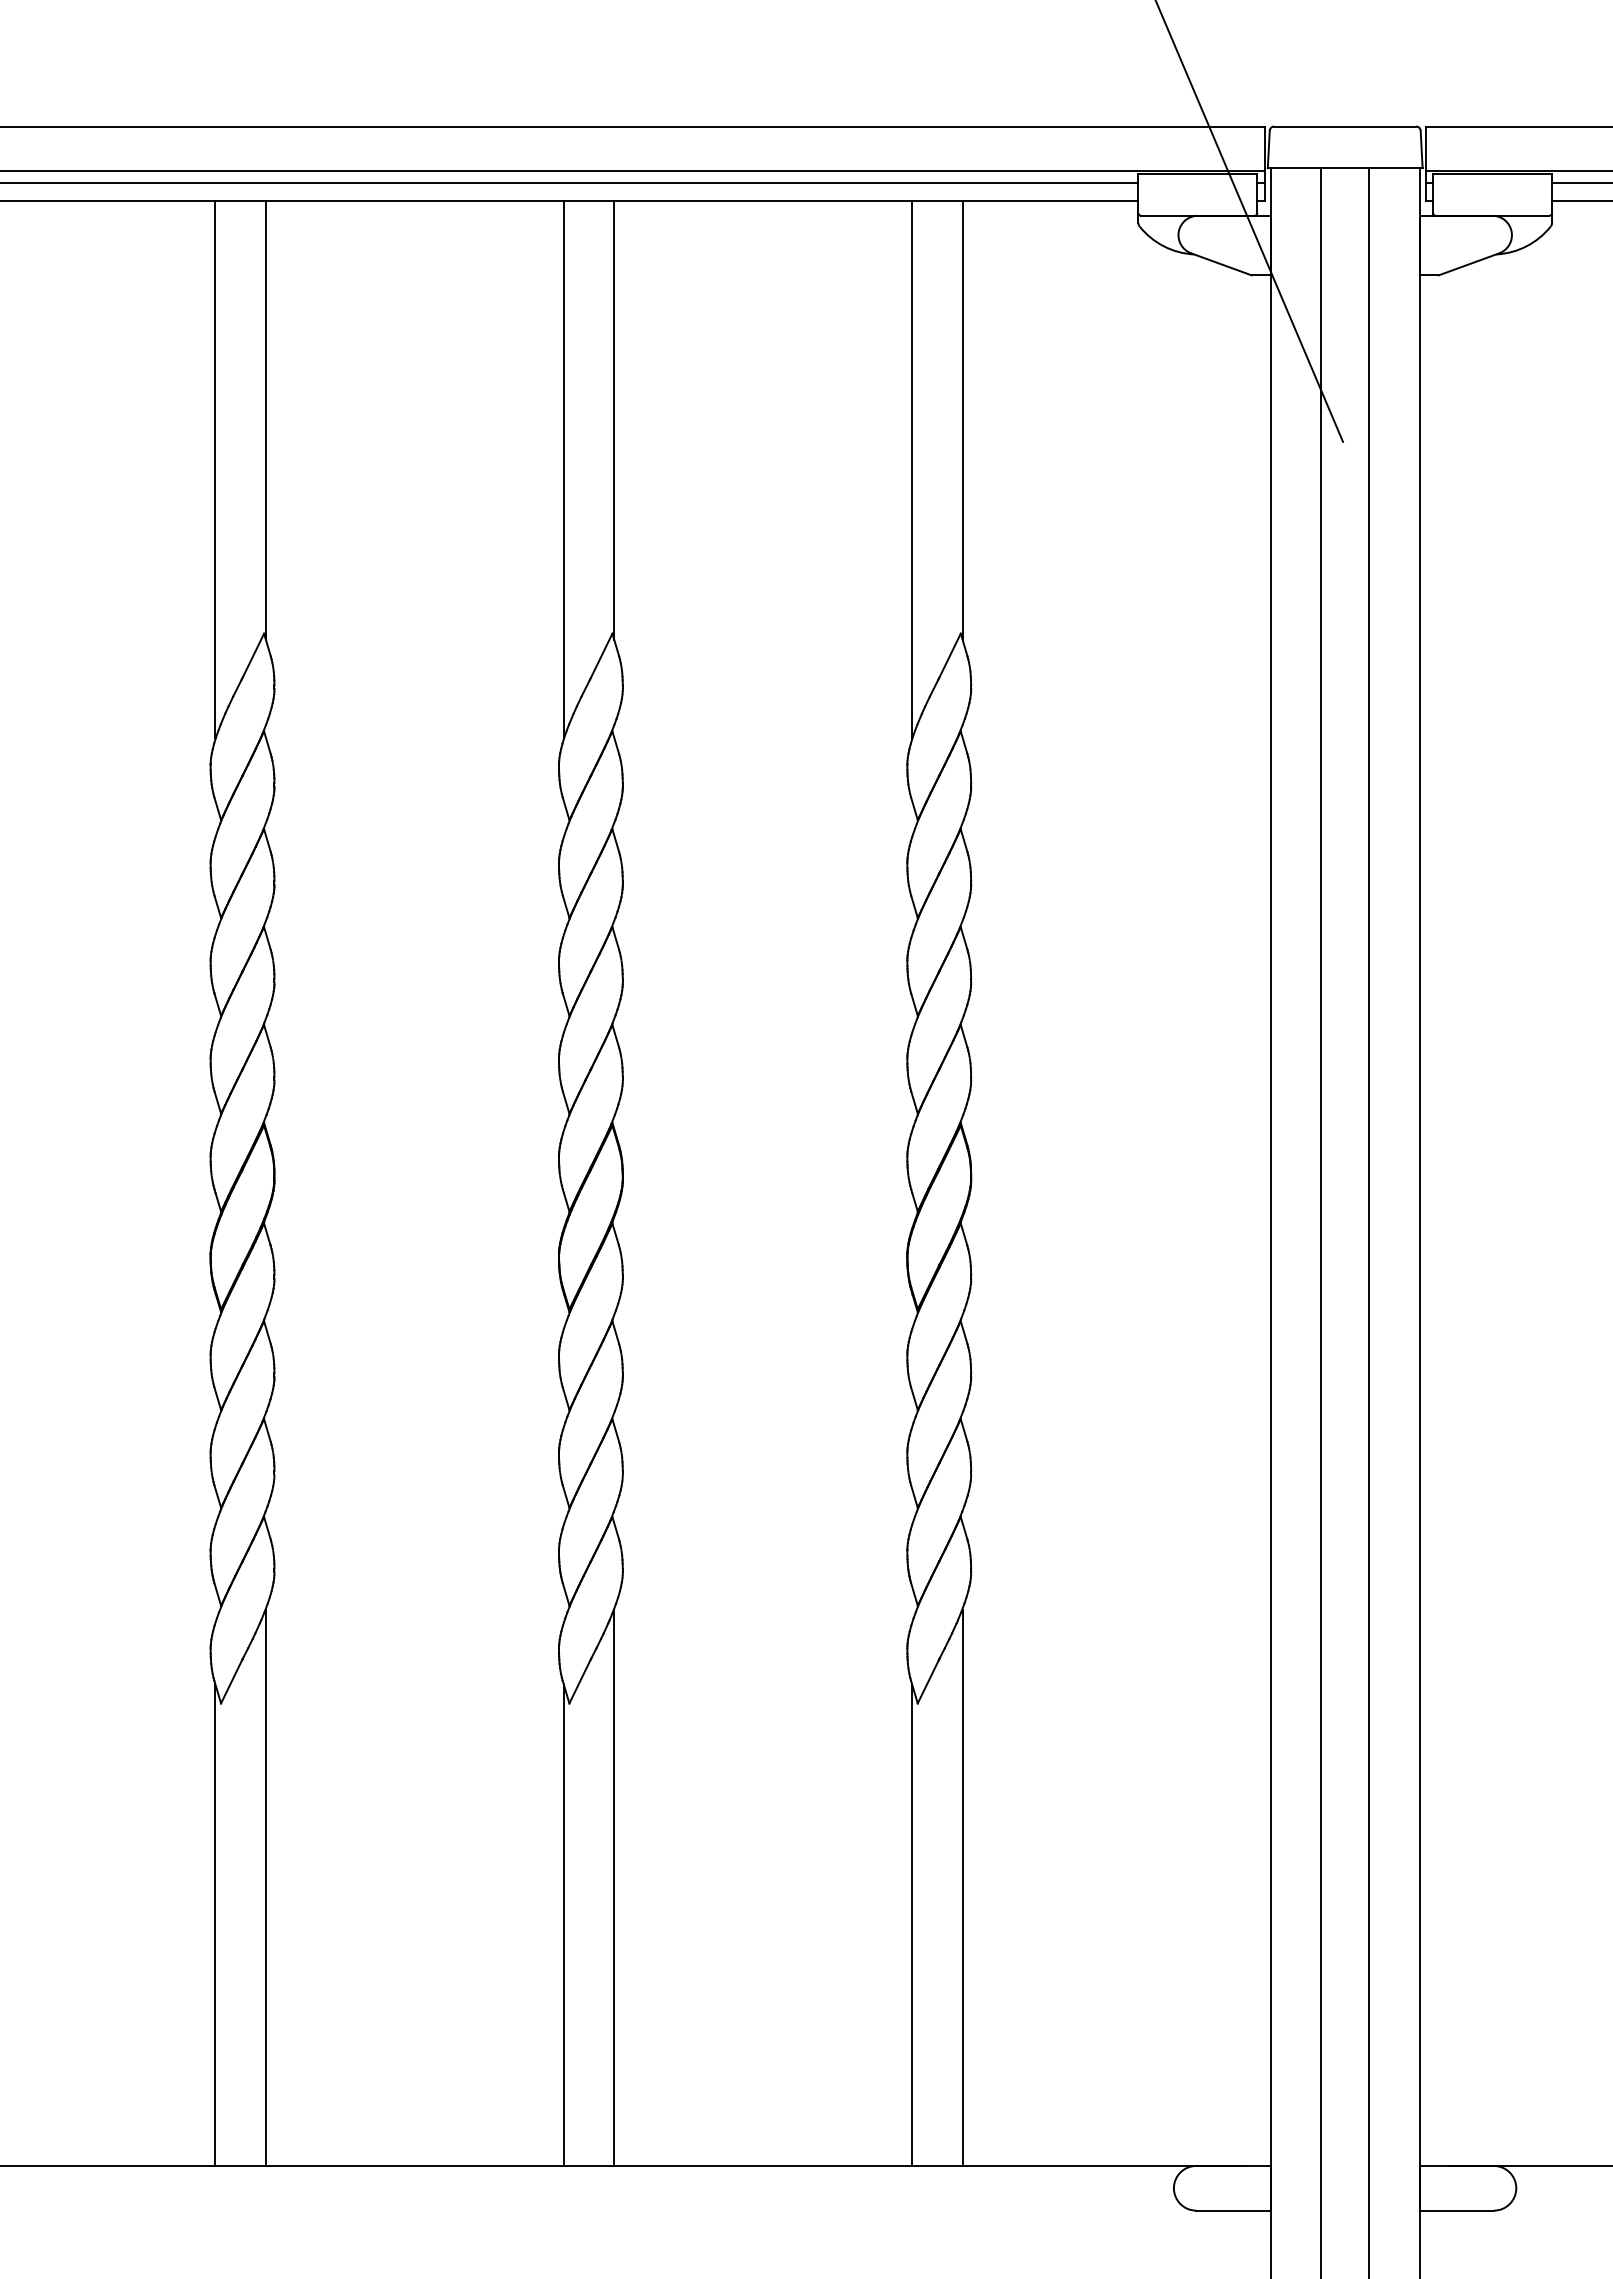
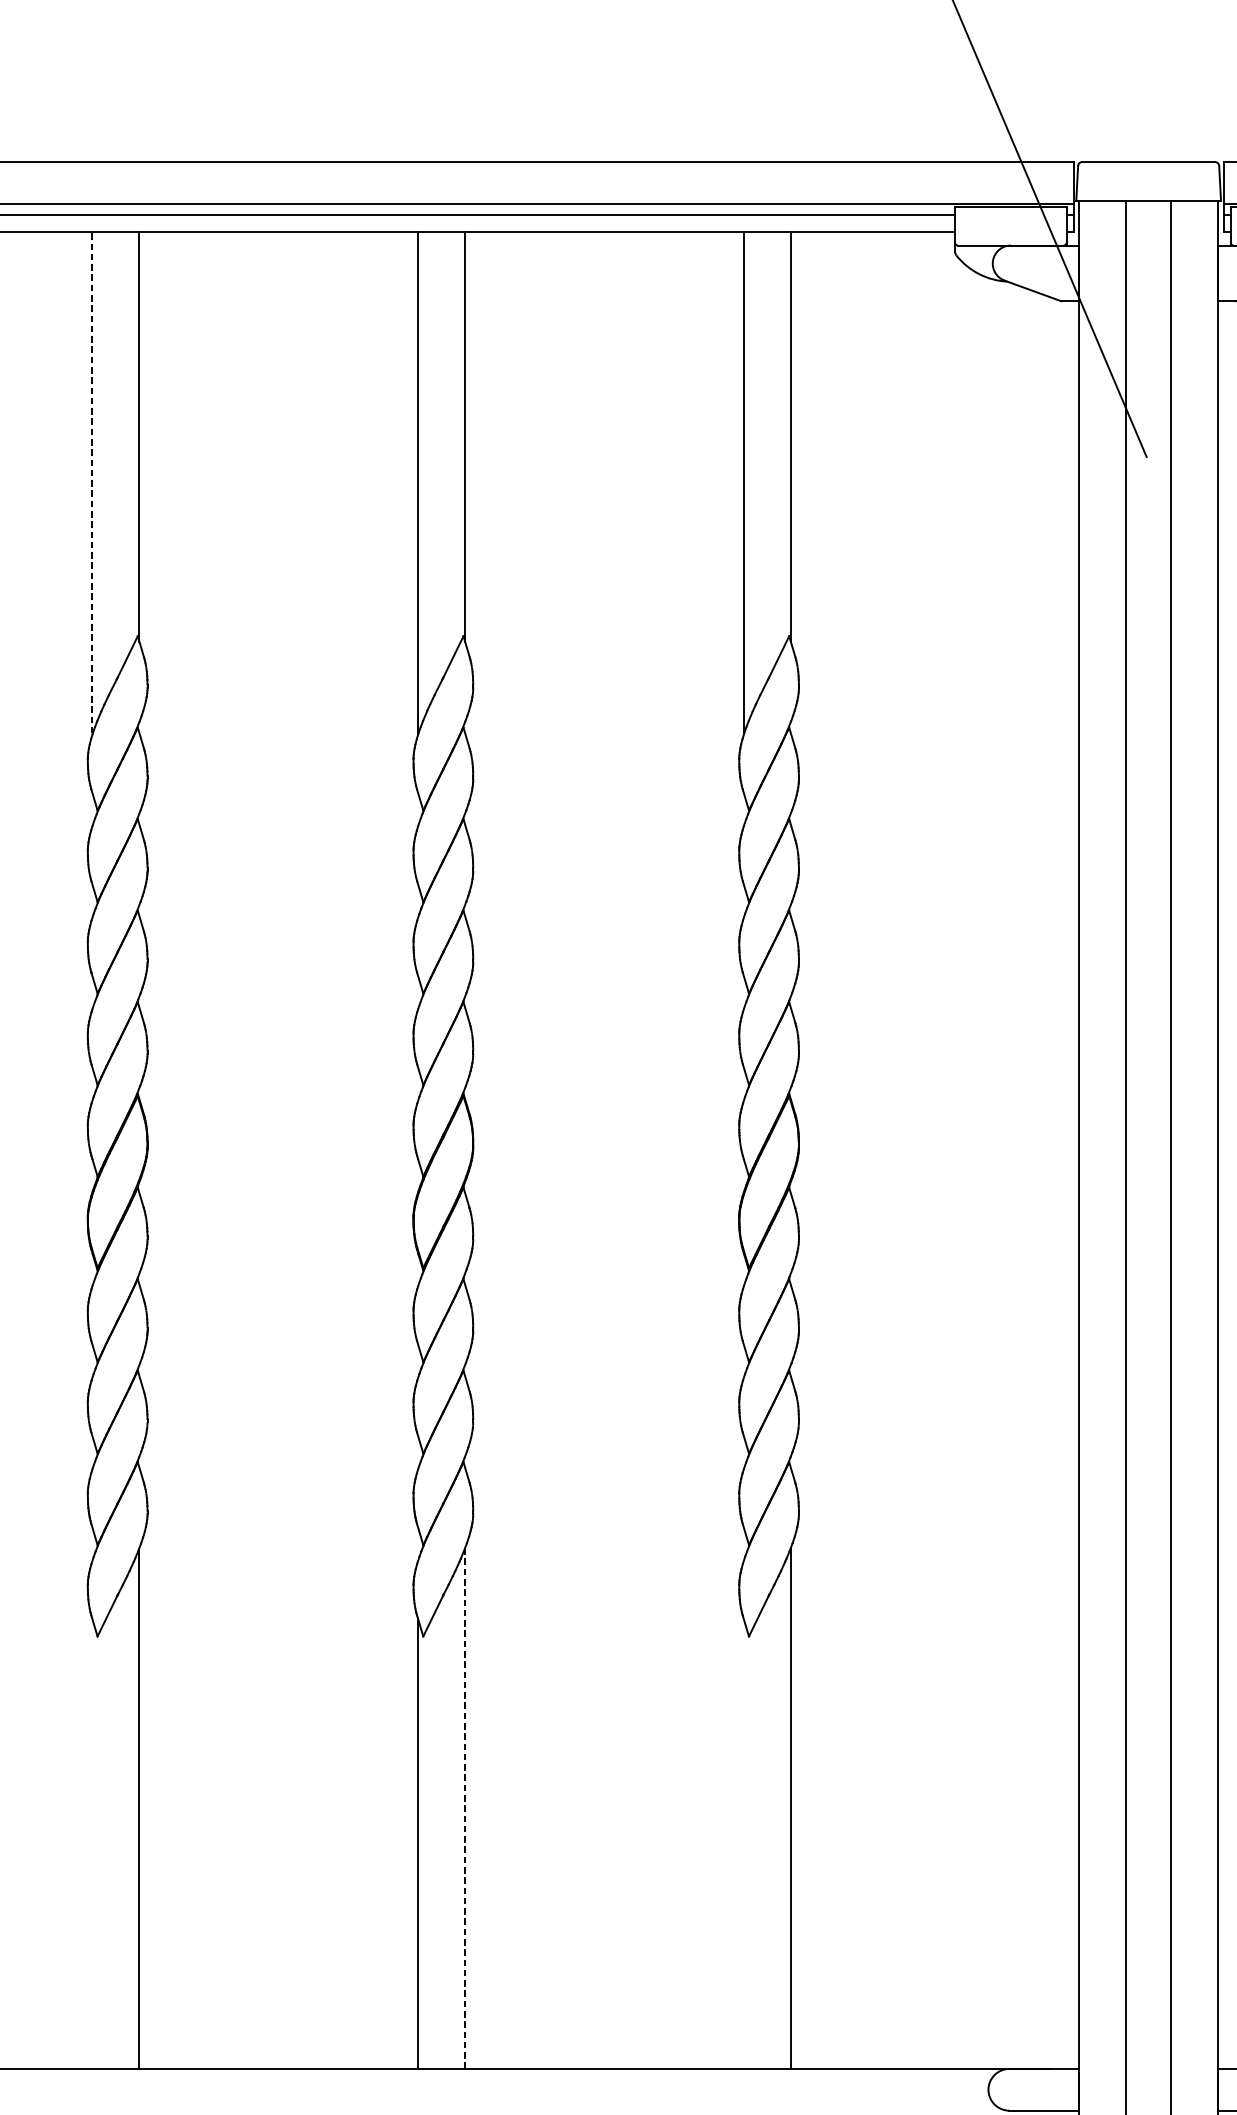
line: (215, 468) -> (92, 481), solid -> dashed
line: (614, 1888) -> (465, 1809), solid -> dashed
line: (215, 1924) -> (92, 1843), removed
line: (911, 1924) -> (743, 1843), removed

